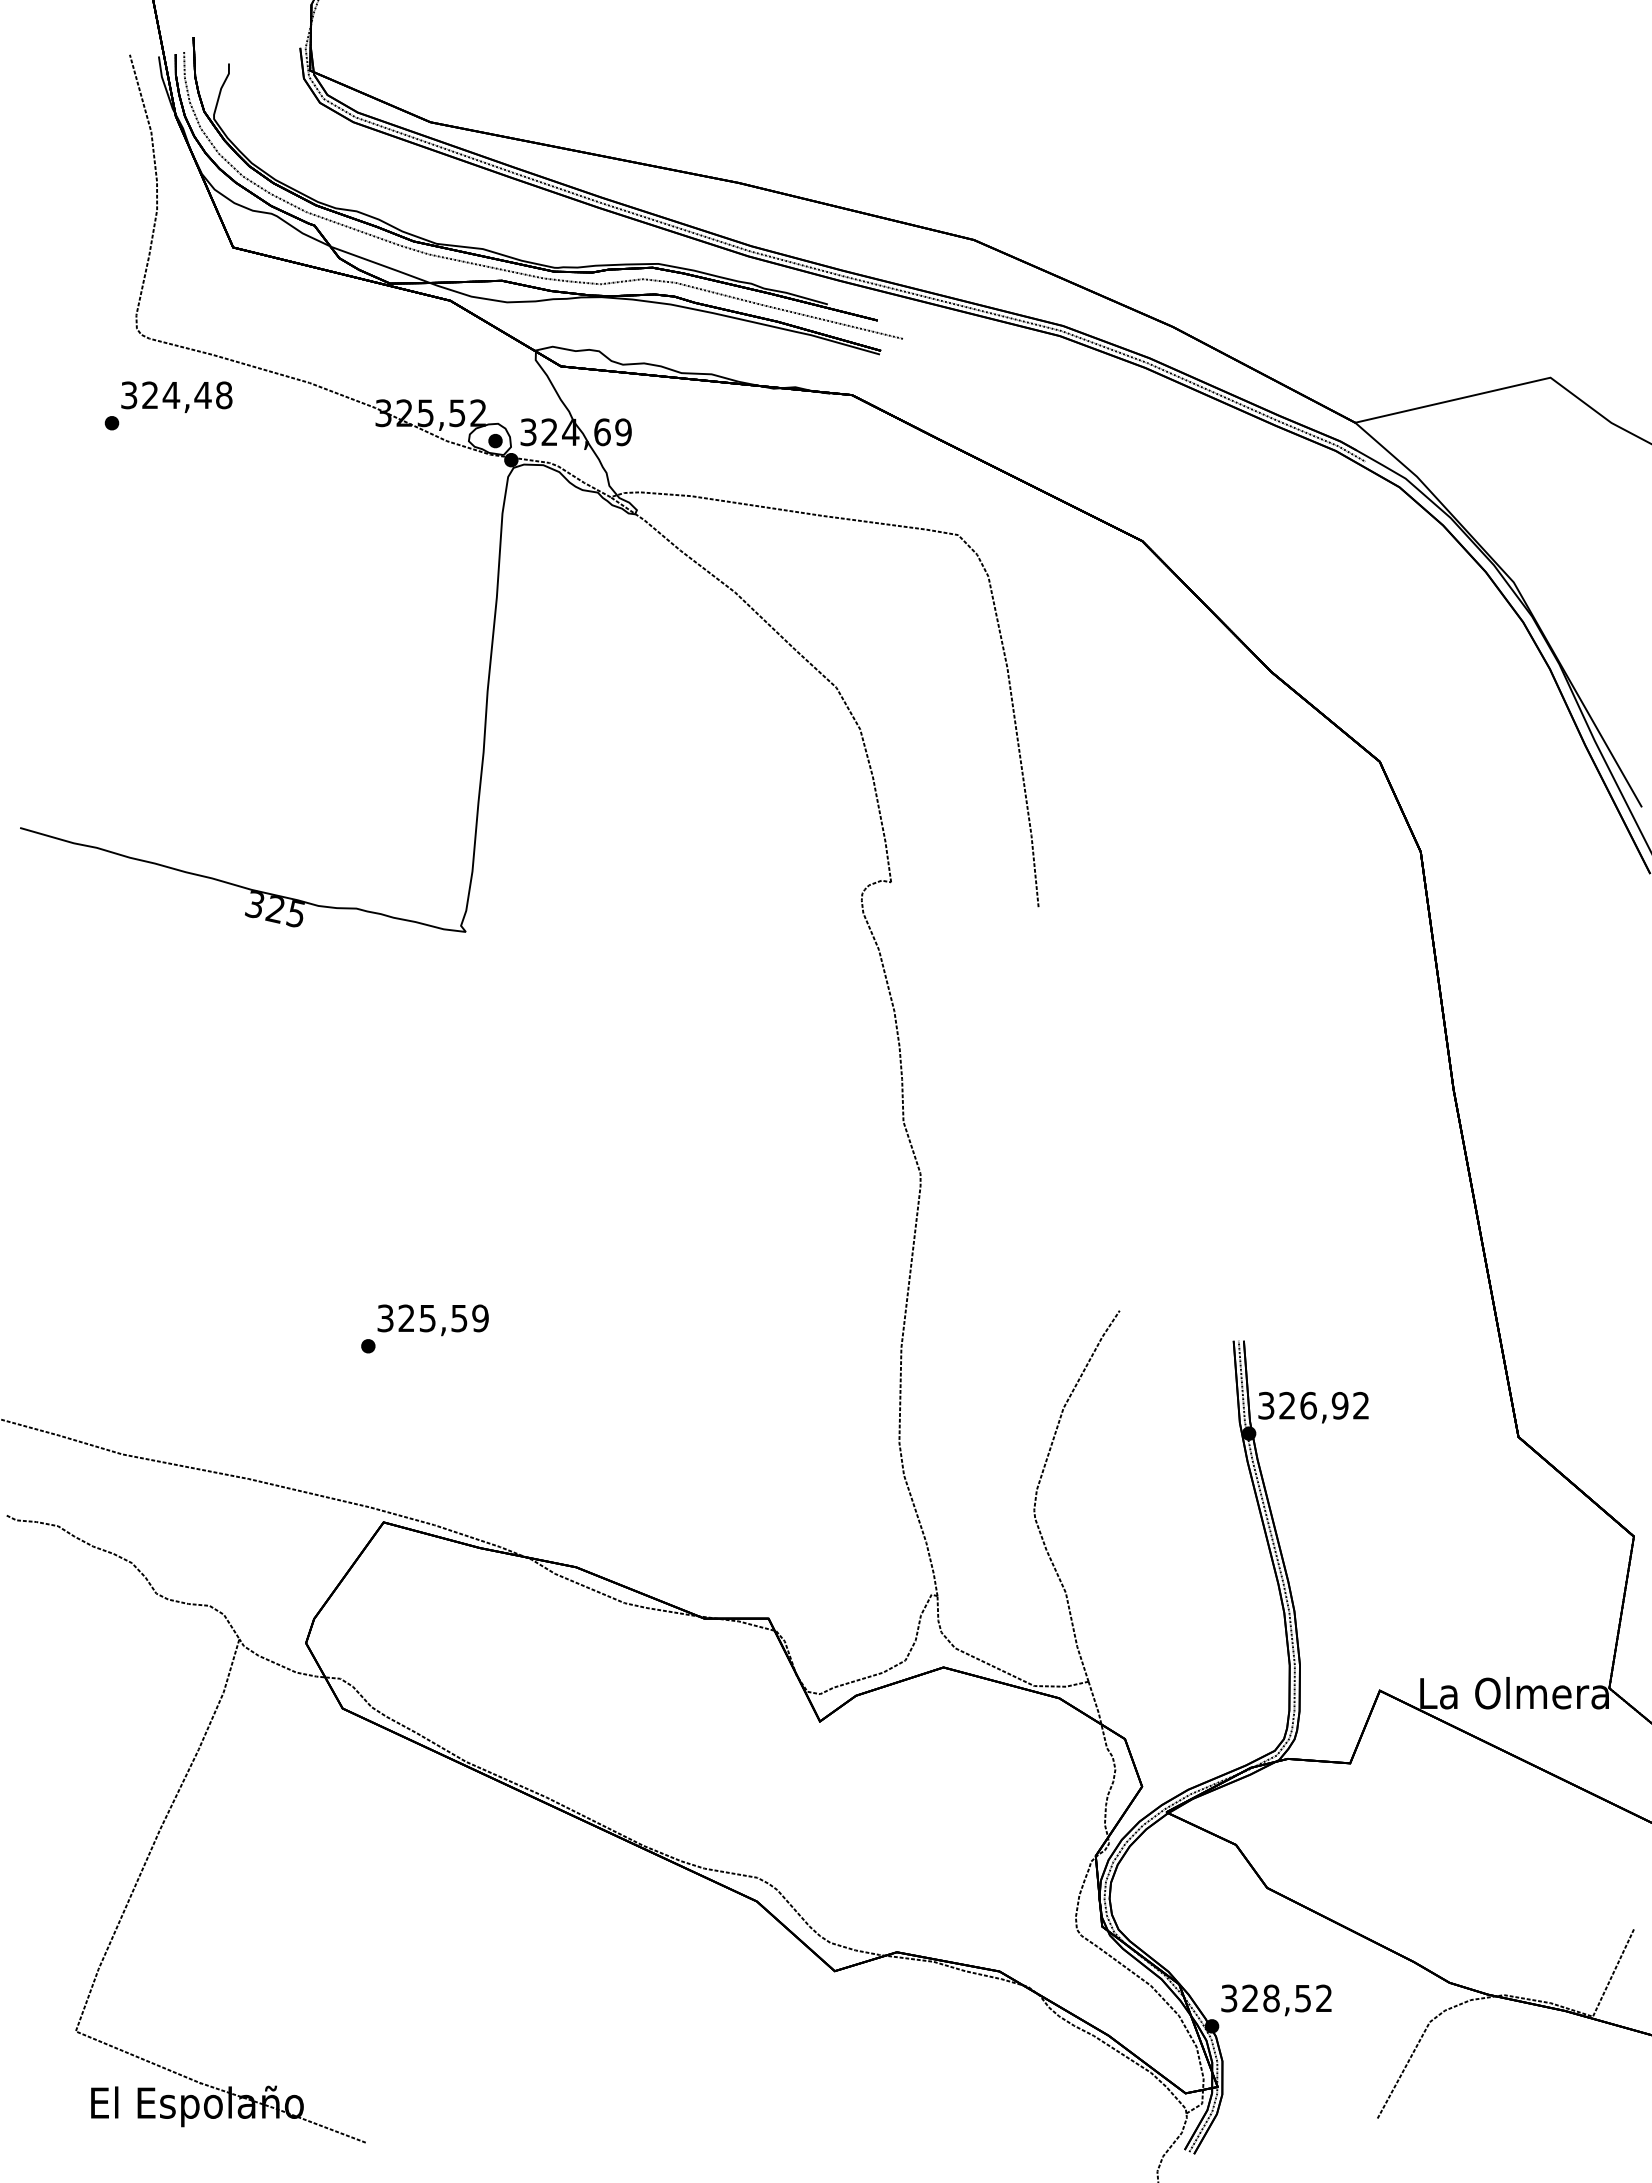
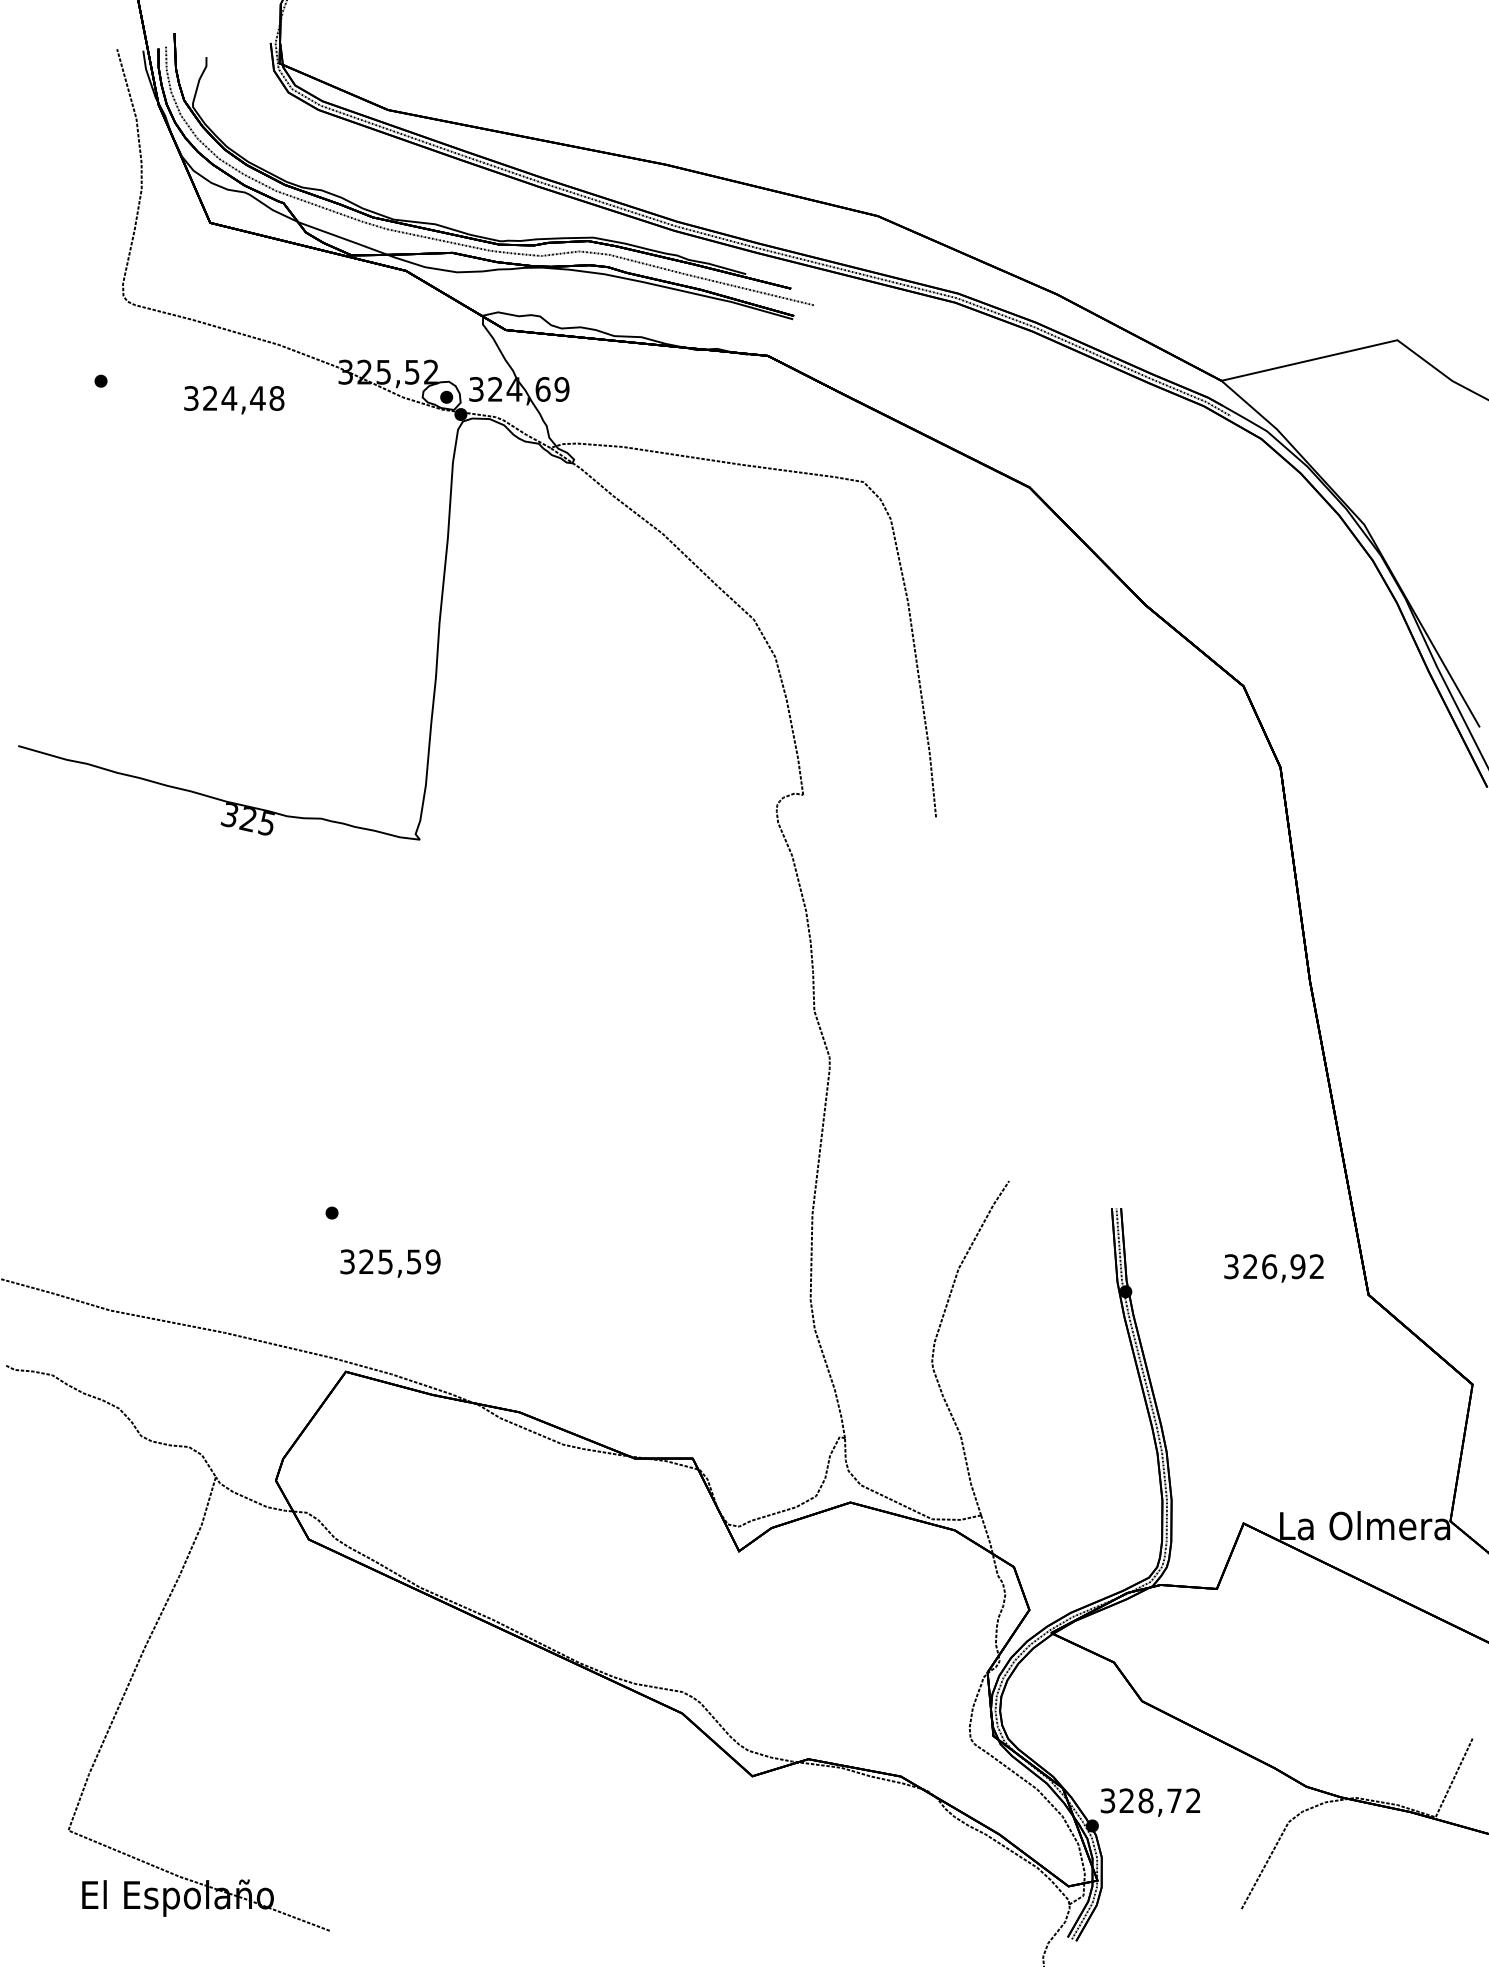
text: (176, 396) -> (233, 399), moved
text: (432, 1320) -> (389, 1263), moved
text: (1313, 1407) -> (1273, 1268), moved
text: (1302, 1998) -> (1173, 1800), 328,52 -> 328,72

